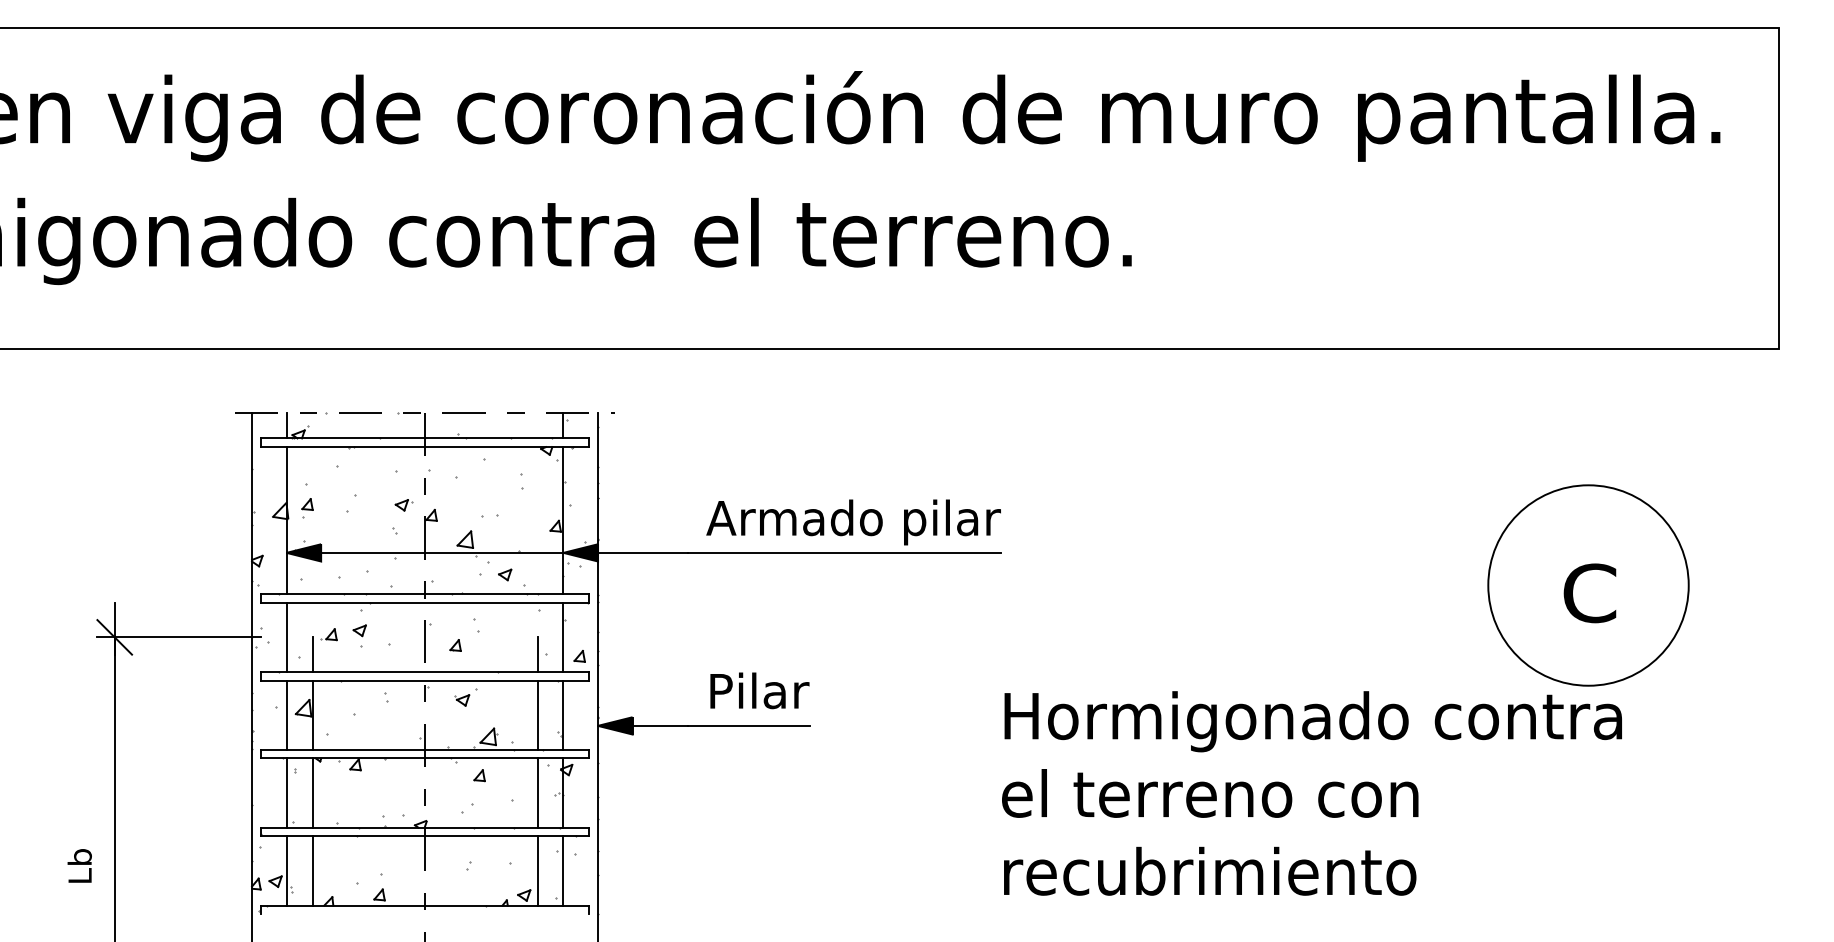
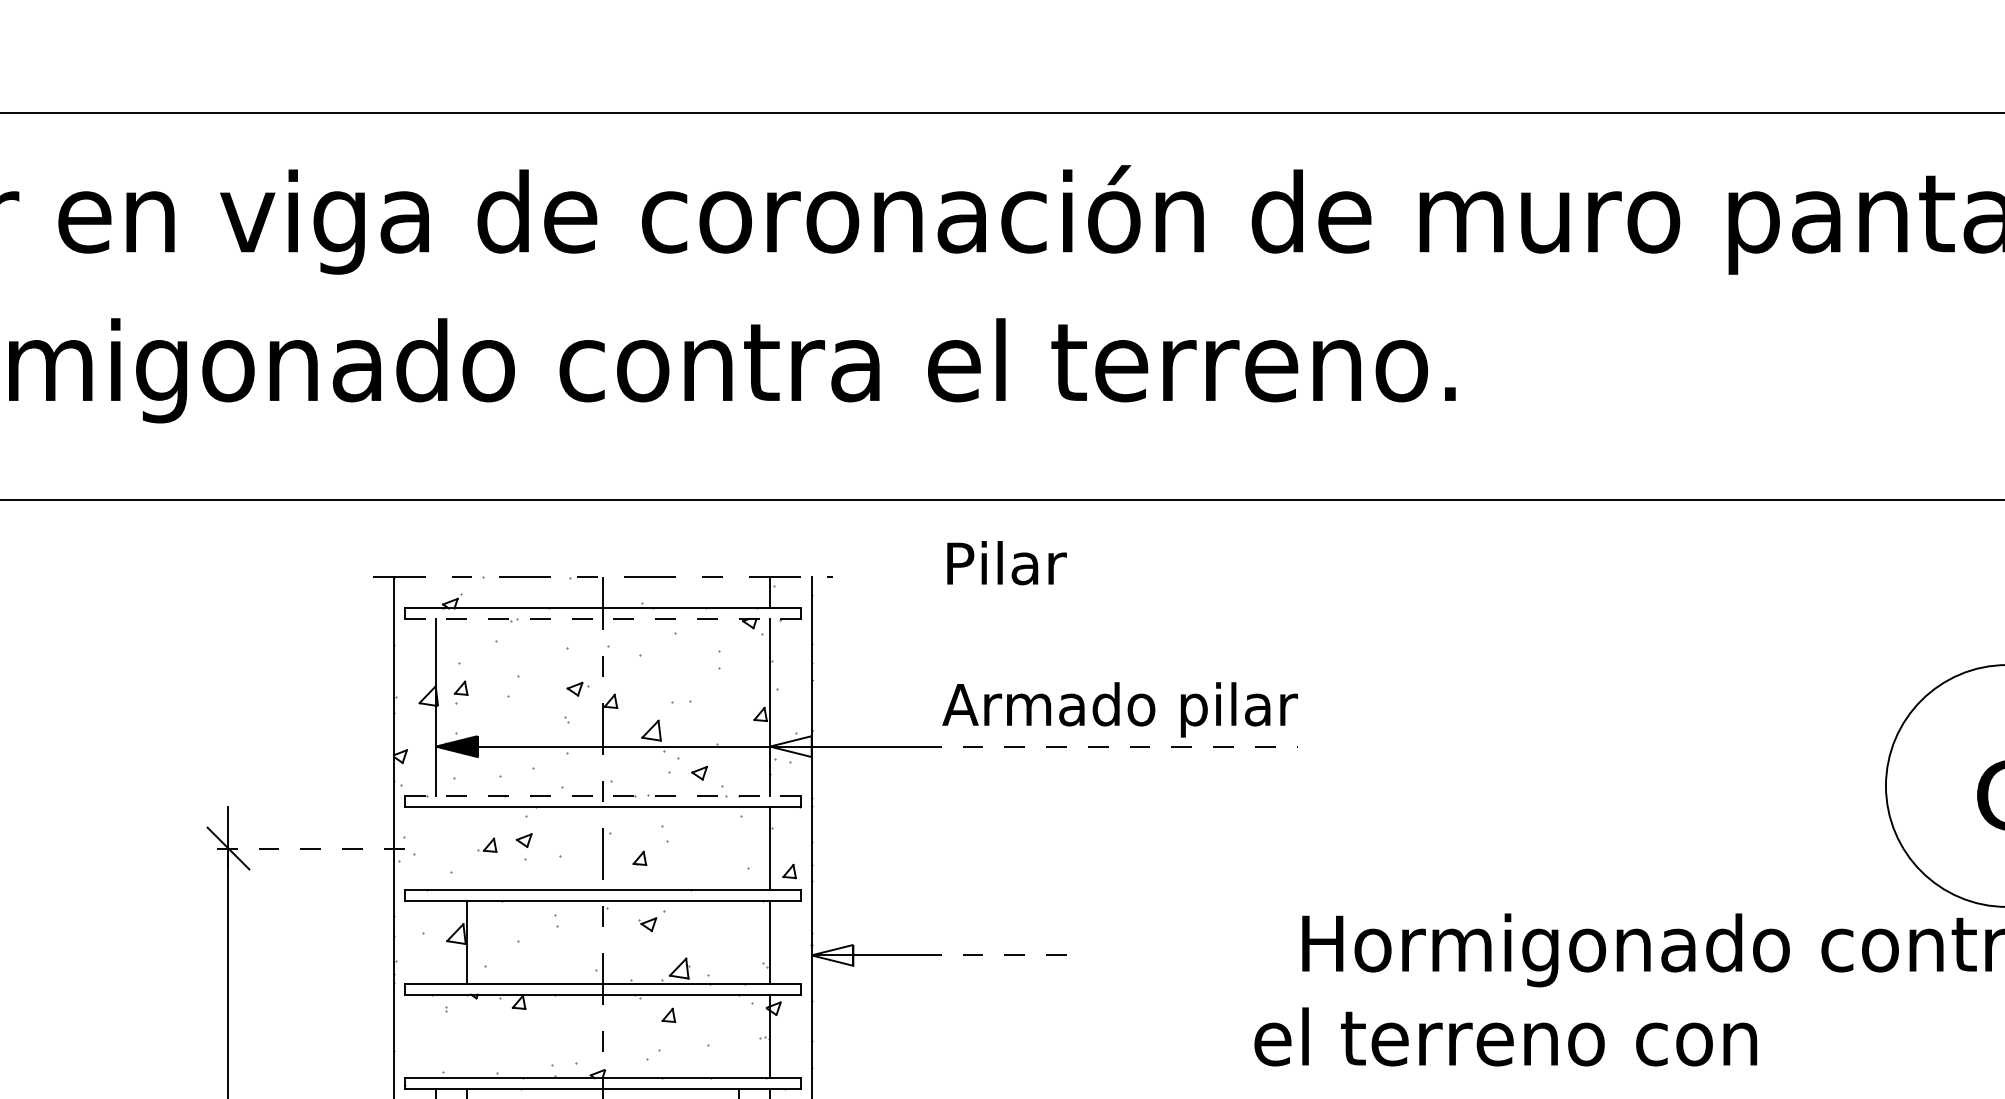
line: (286, 425) -> (435, 592), removed
line: (424, 447) -> (602, 619), solid -> dashed
fill: (580, 552) -> (790, 746), removed
line: (845, 552) -> (1110, 746), solid -> dashed
line: (425, 594) -> (603, 796), solid -> dashed
line: (286, 636) -> (435, 847), removed
line: (179, 637) -> (306, 848), solid -> dashed
line: (312, 654) -> (467, 869), removed
line: (537, 654) -> (738, 869), removed
text: (759, 690) -> (1006, 562), moved
line: (286, 714) -> (435, 941), removed
line: (537, 714) -> (738, 941), removed
fill: (614, 725) -> (831, 954), removed
line: (748, 725) -> (993, 954), solid -> dashed
line: (286, 792) -> (435, 1035), removed
line: (312, 792) -> (467, 1035), removed
line: (537, 792) -> (738, 1035), removed
text: (1210, 793) -> (1506, 1036), moved

